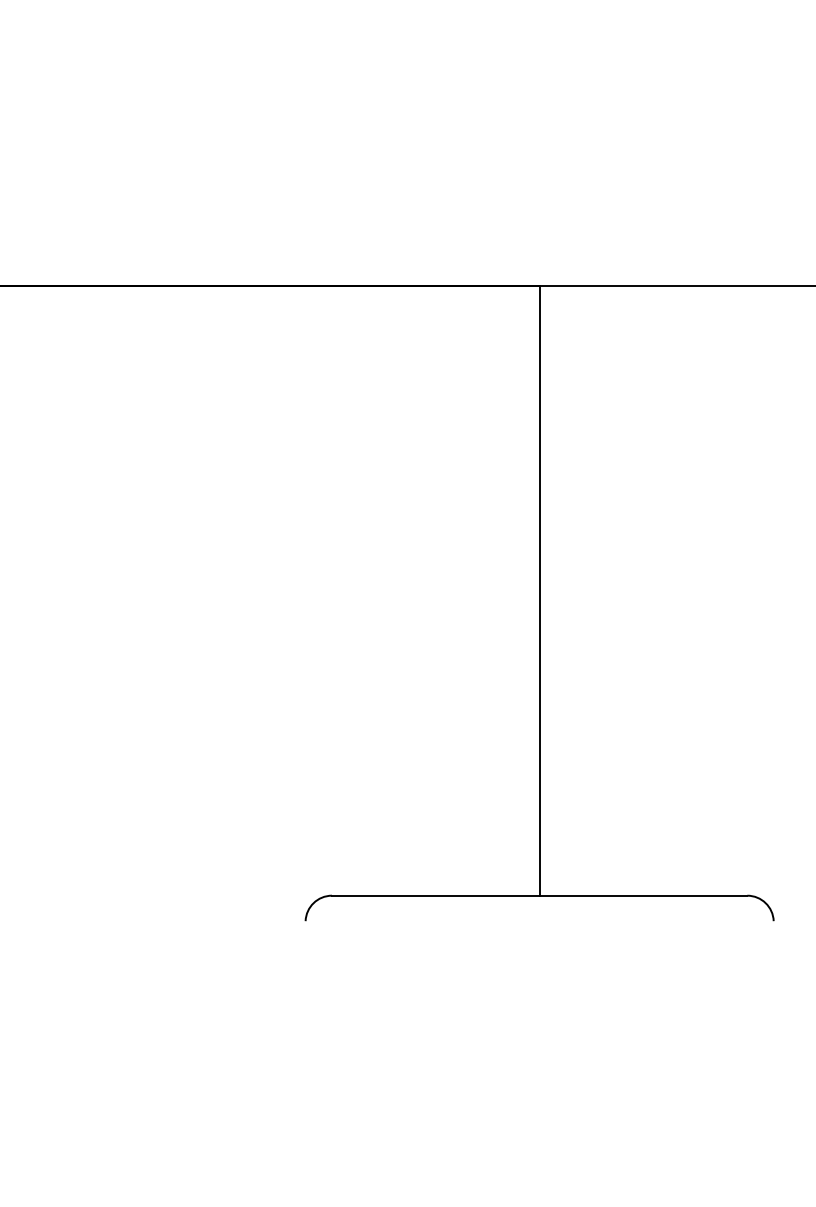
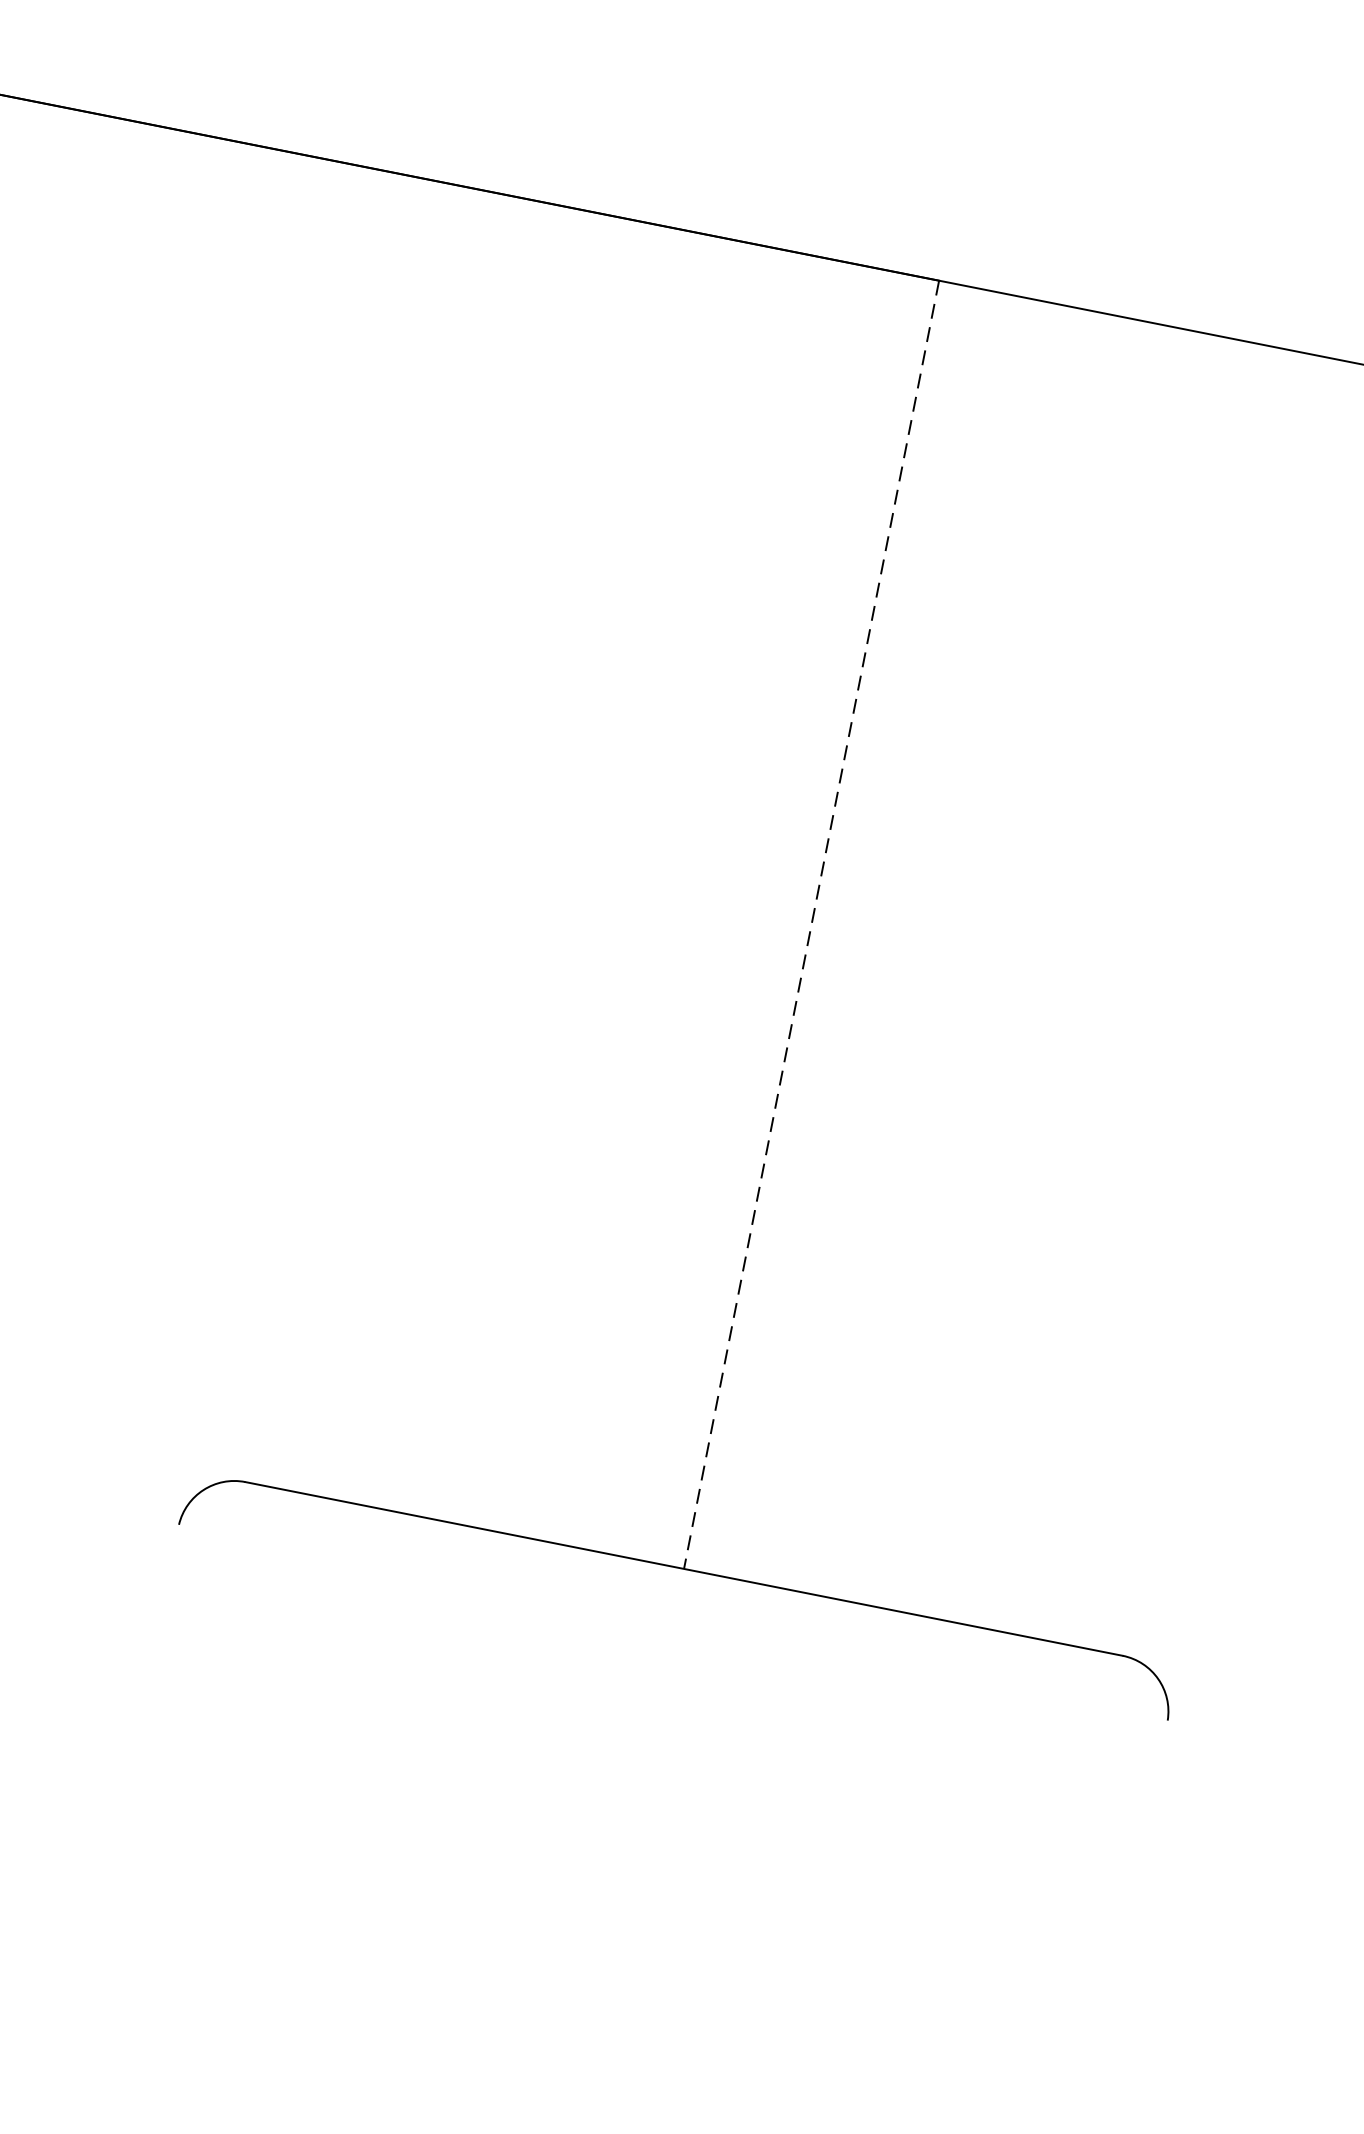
line: (539, 590) -> (811, 924), solid -> dashed

